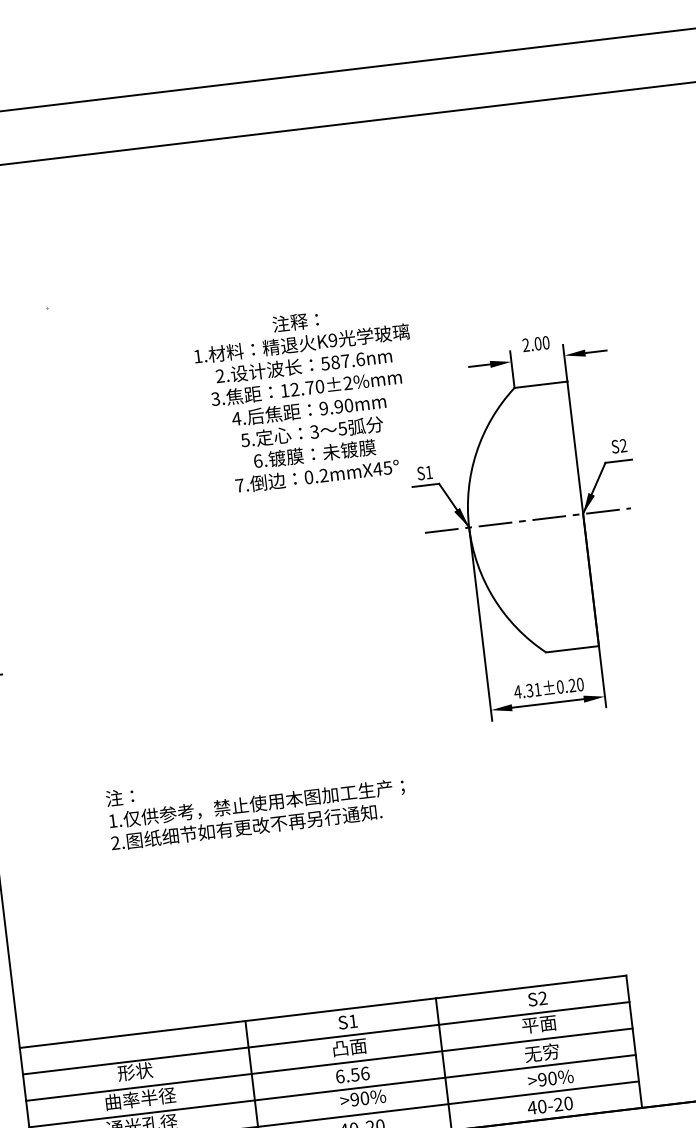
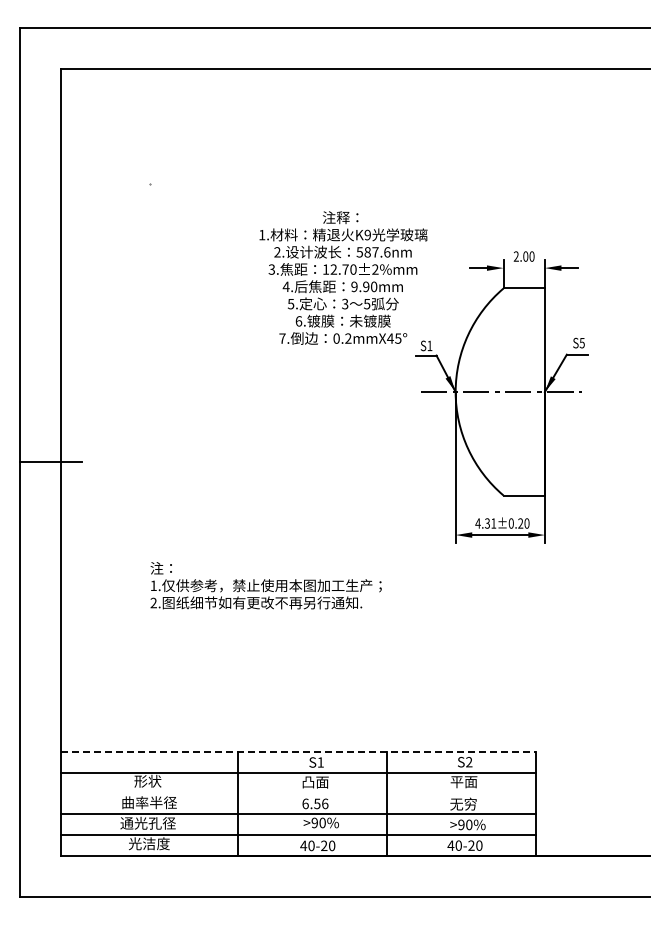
text: (622, 445) -> (581, 342), S2 -> S5
line: (323, 1011) -> (298, 752), solid -> dashed
line: (329, 1064) -> (298, 793), removed

